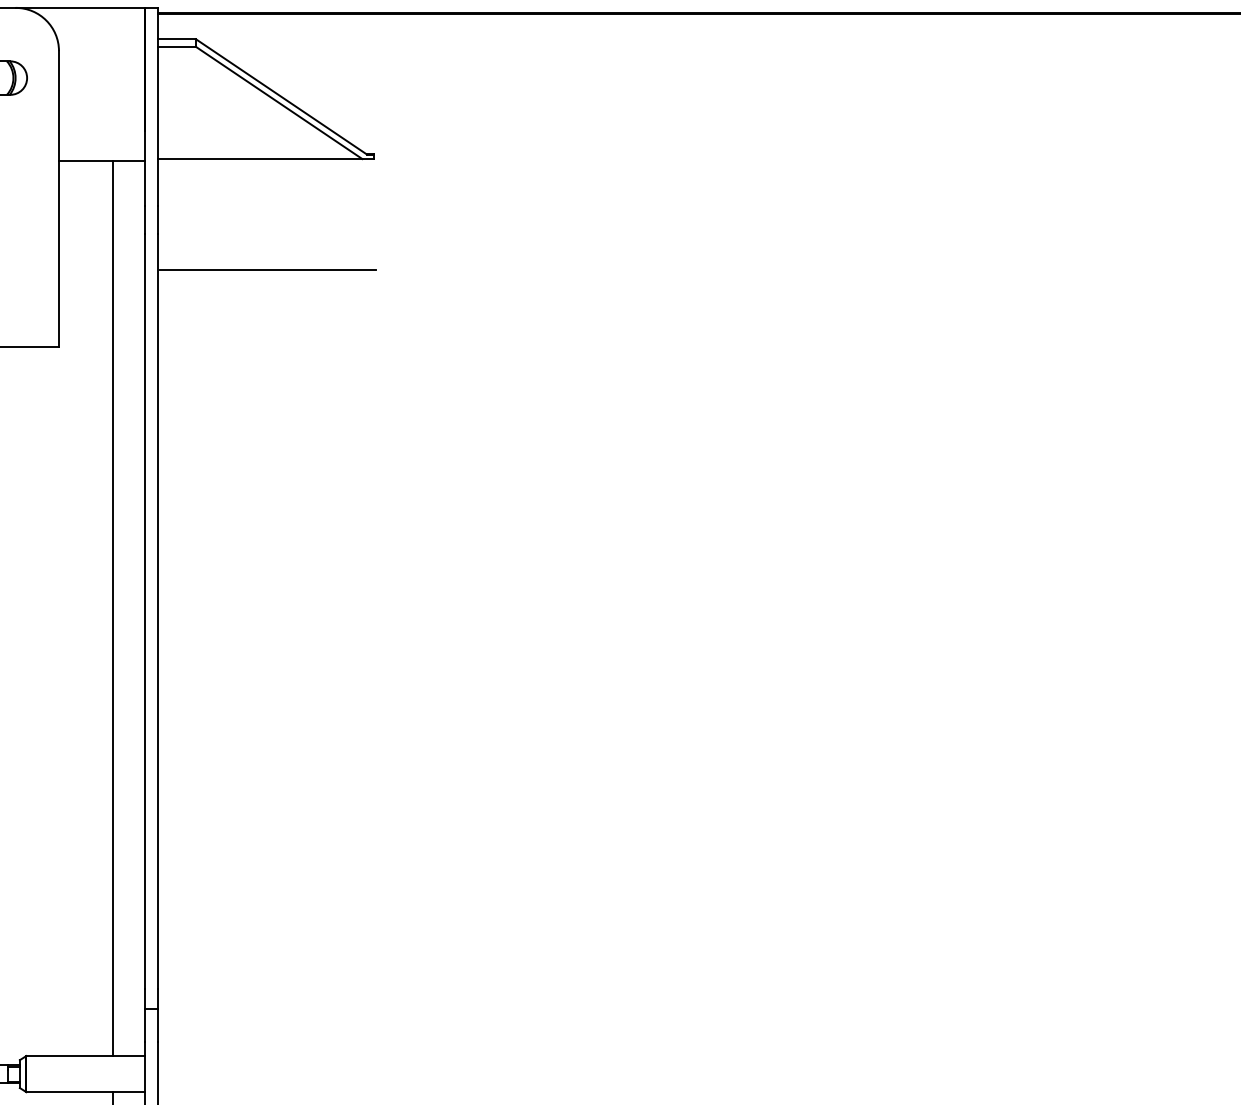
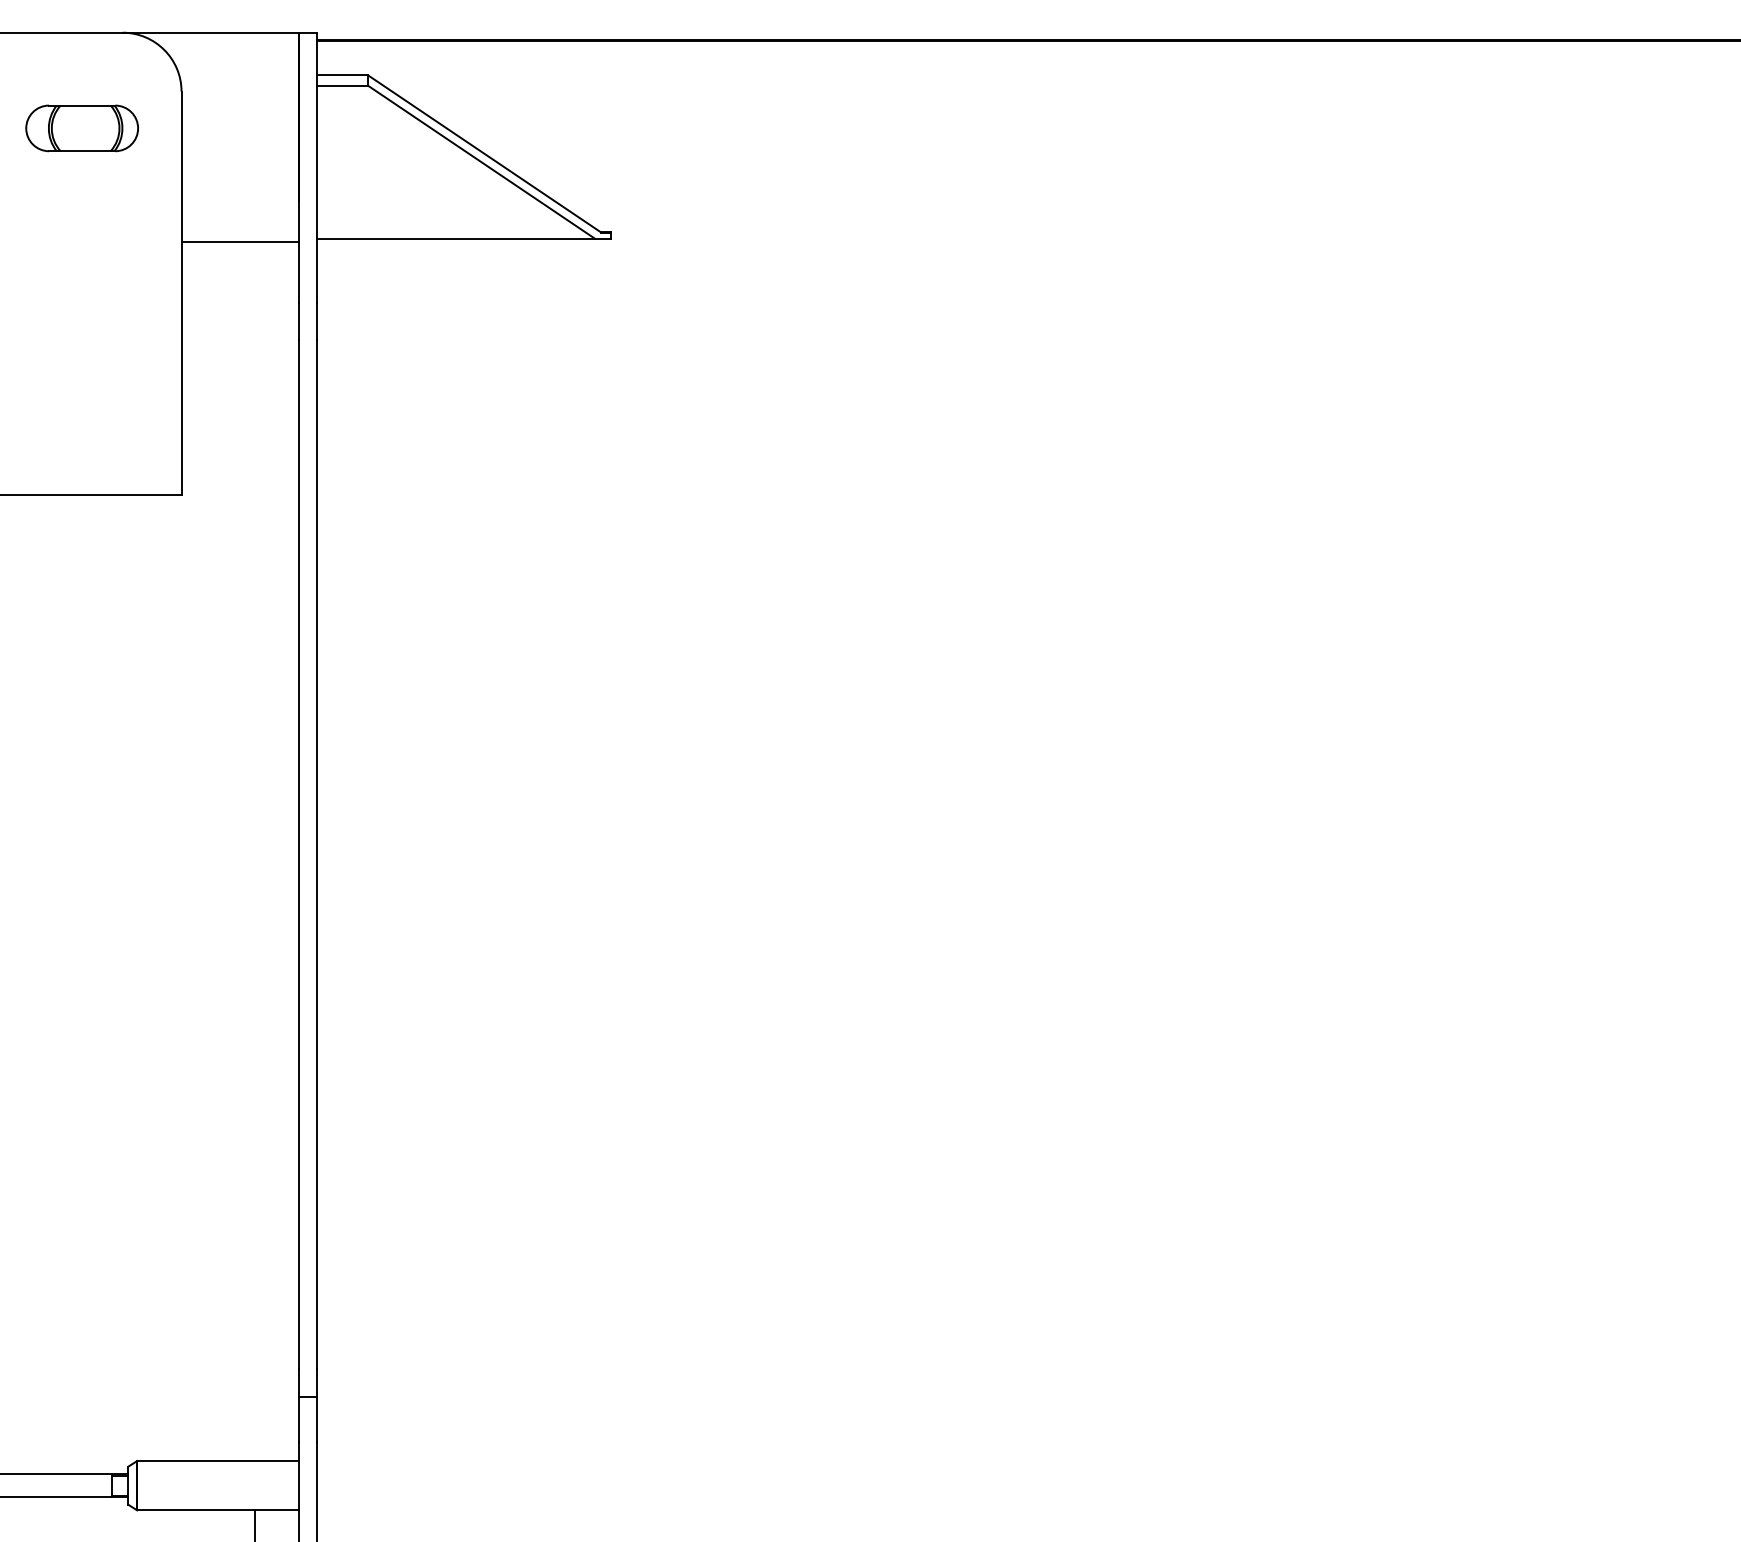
line: (268, 269) -> (466, 389), removed
line: (112, 608) -> (254, 851), removed

